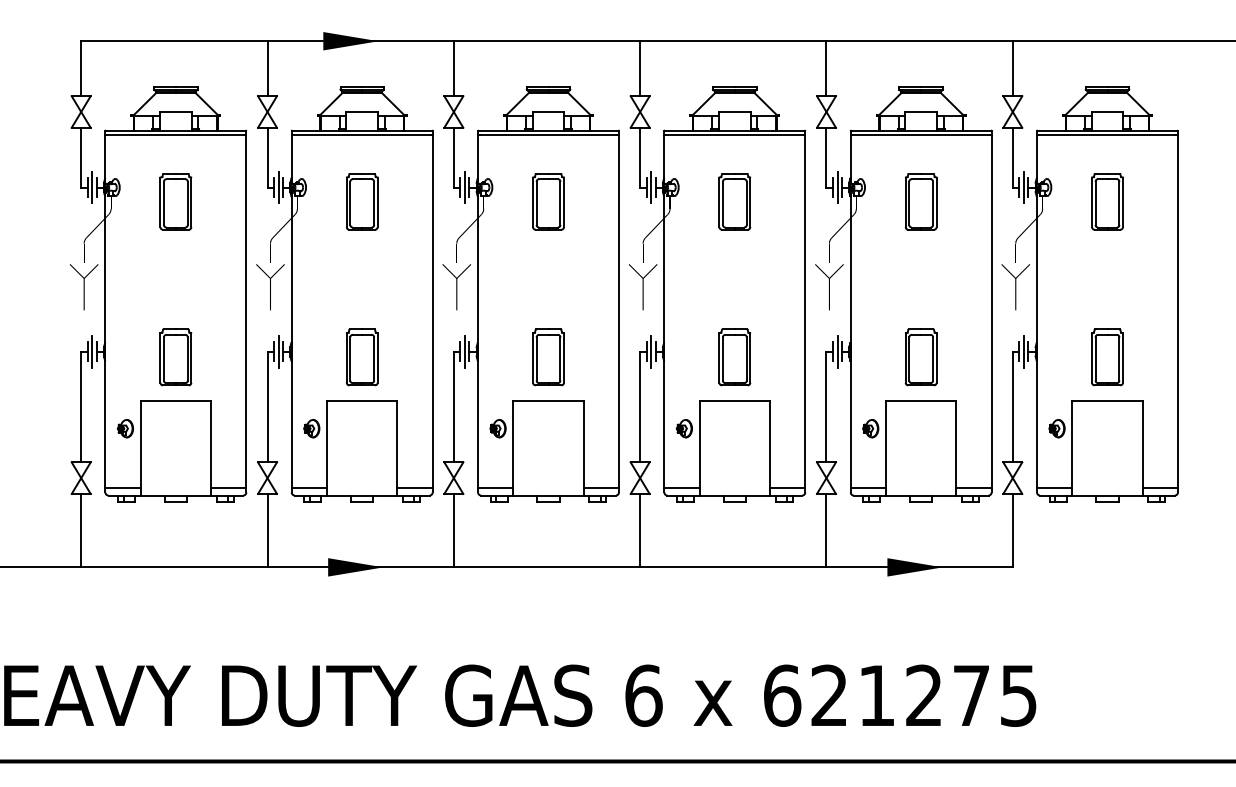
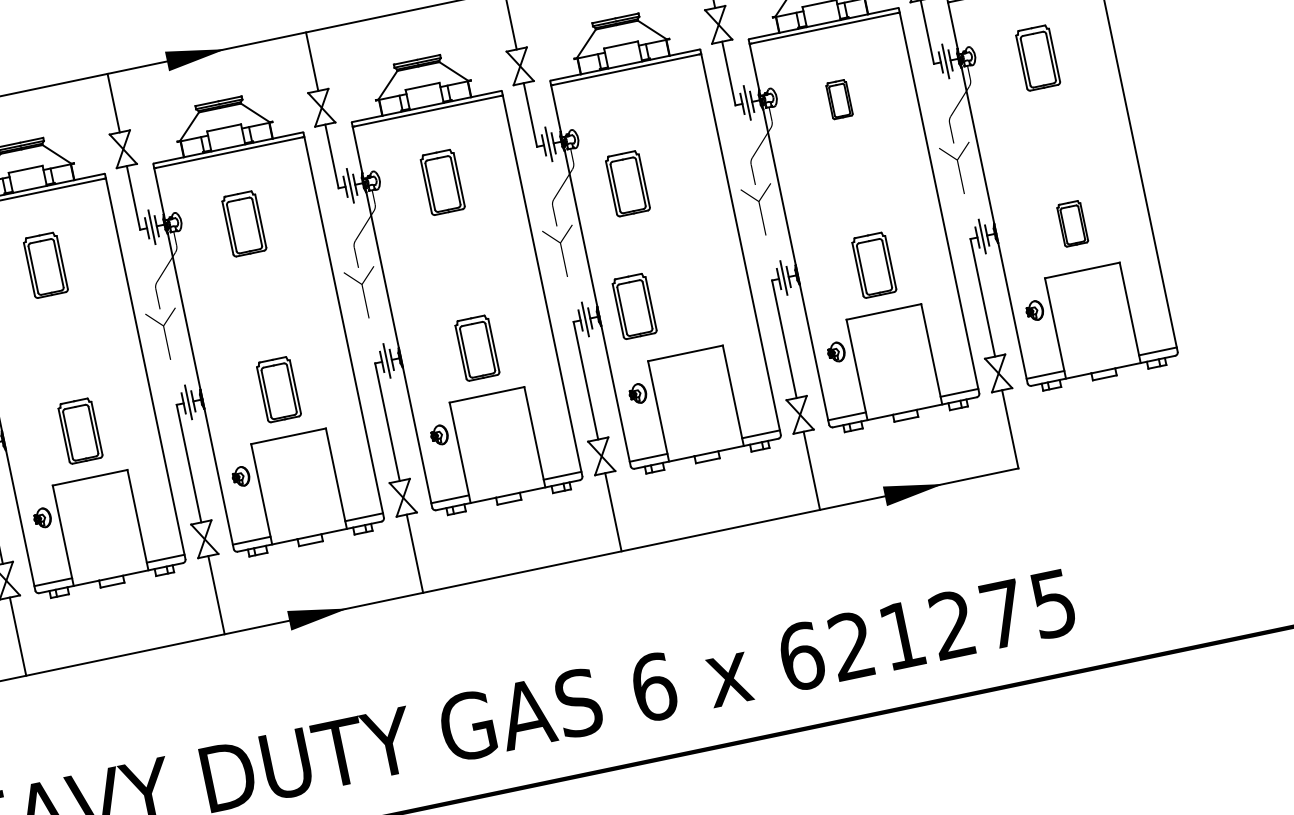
part: (734, 201) -> (627, 183), moved
part: (920, 201) -> (838, 99), size x0.6
part: (734, 357) -> (634, 306), moved
part: (1107, 357) -> (1072, 223), size x0.7

